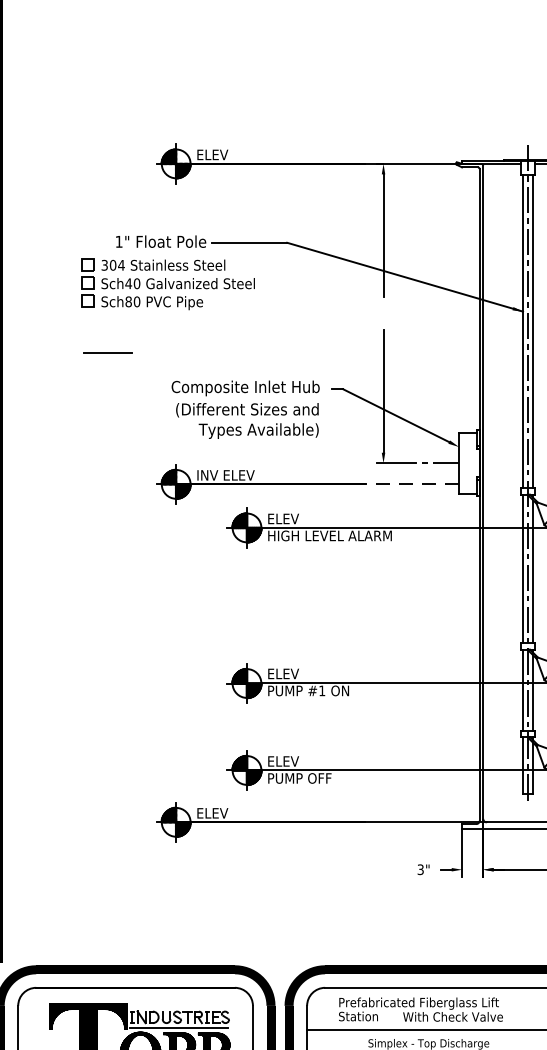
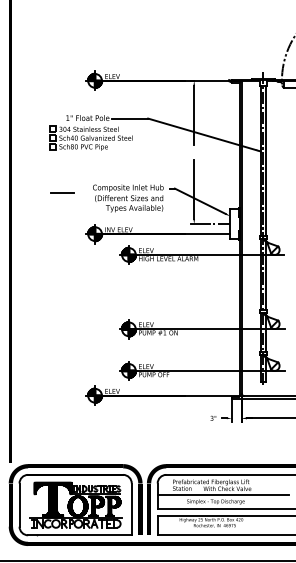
line: (108, 351) -> (62, 192), moved
line: (411, 485) -> (207, 234), dashed -> solid

